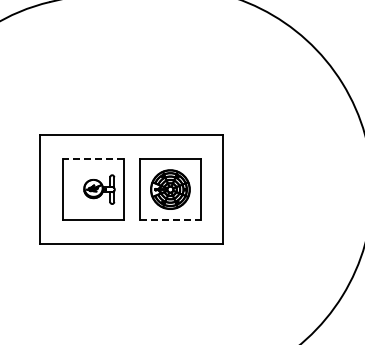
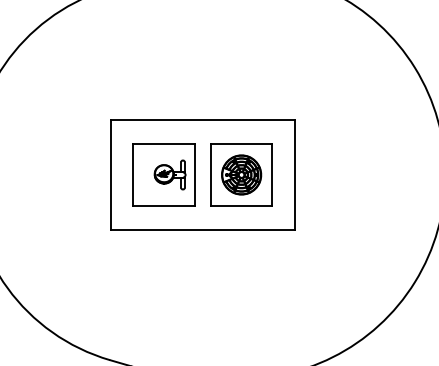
line: (93, 159) -> (164, 144), dashed -> solid
line: (170, 219) -> (241, 205), dashed -> solid

